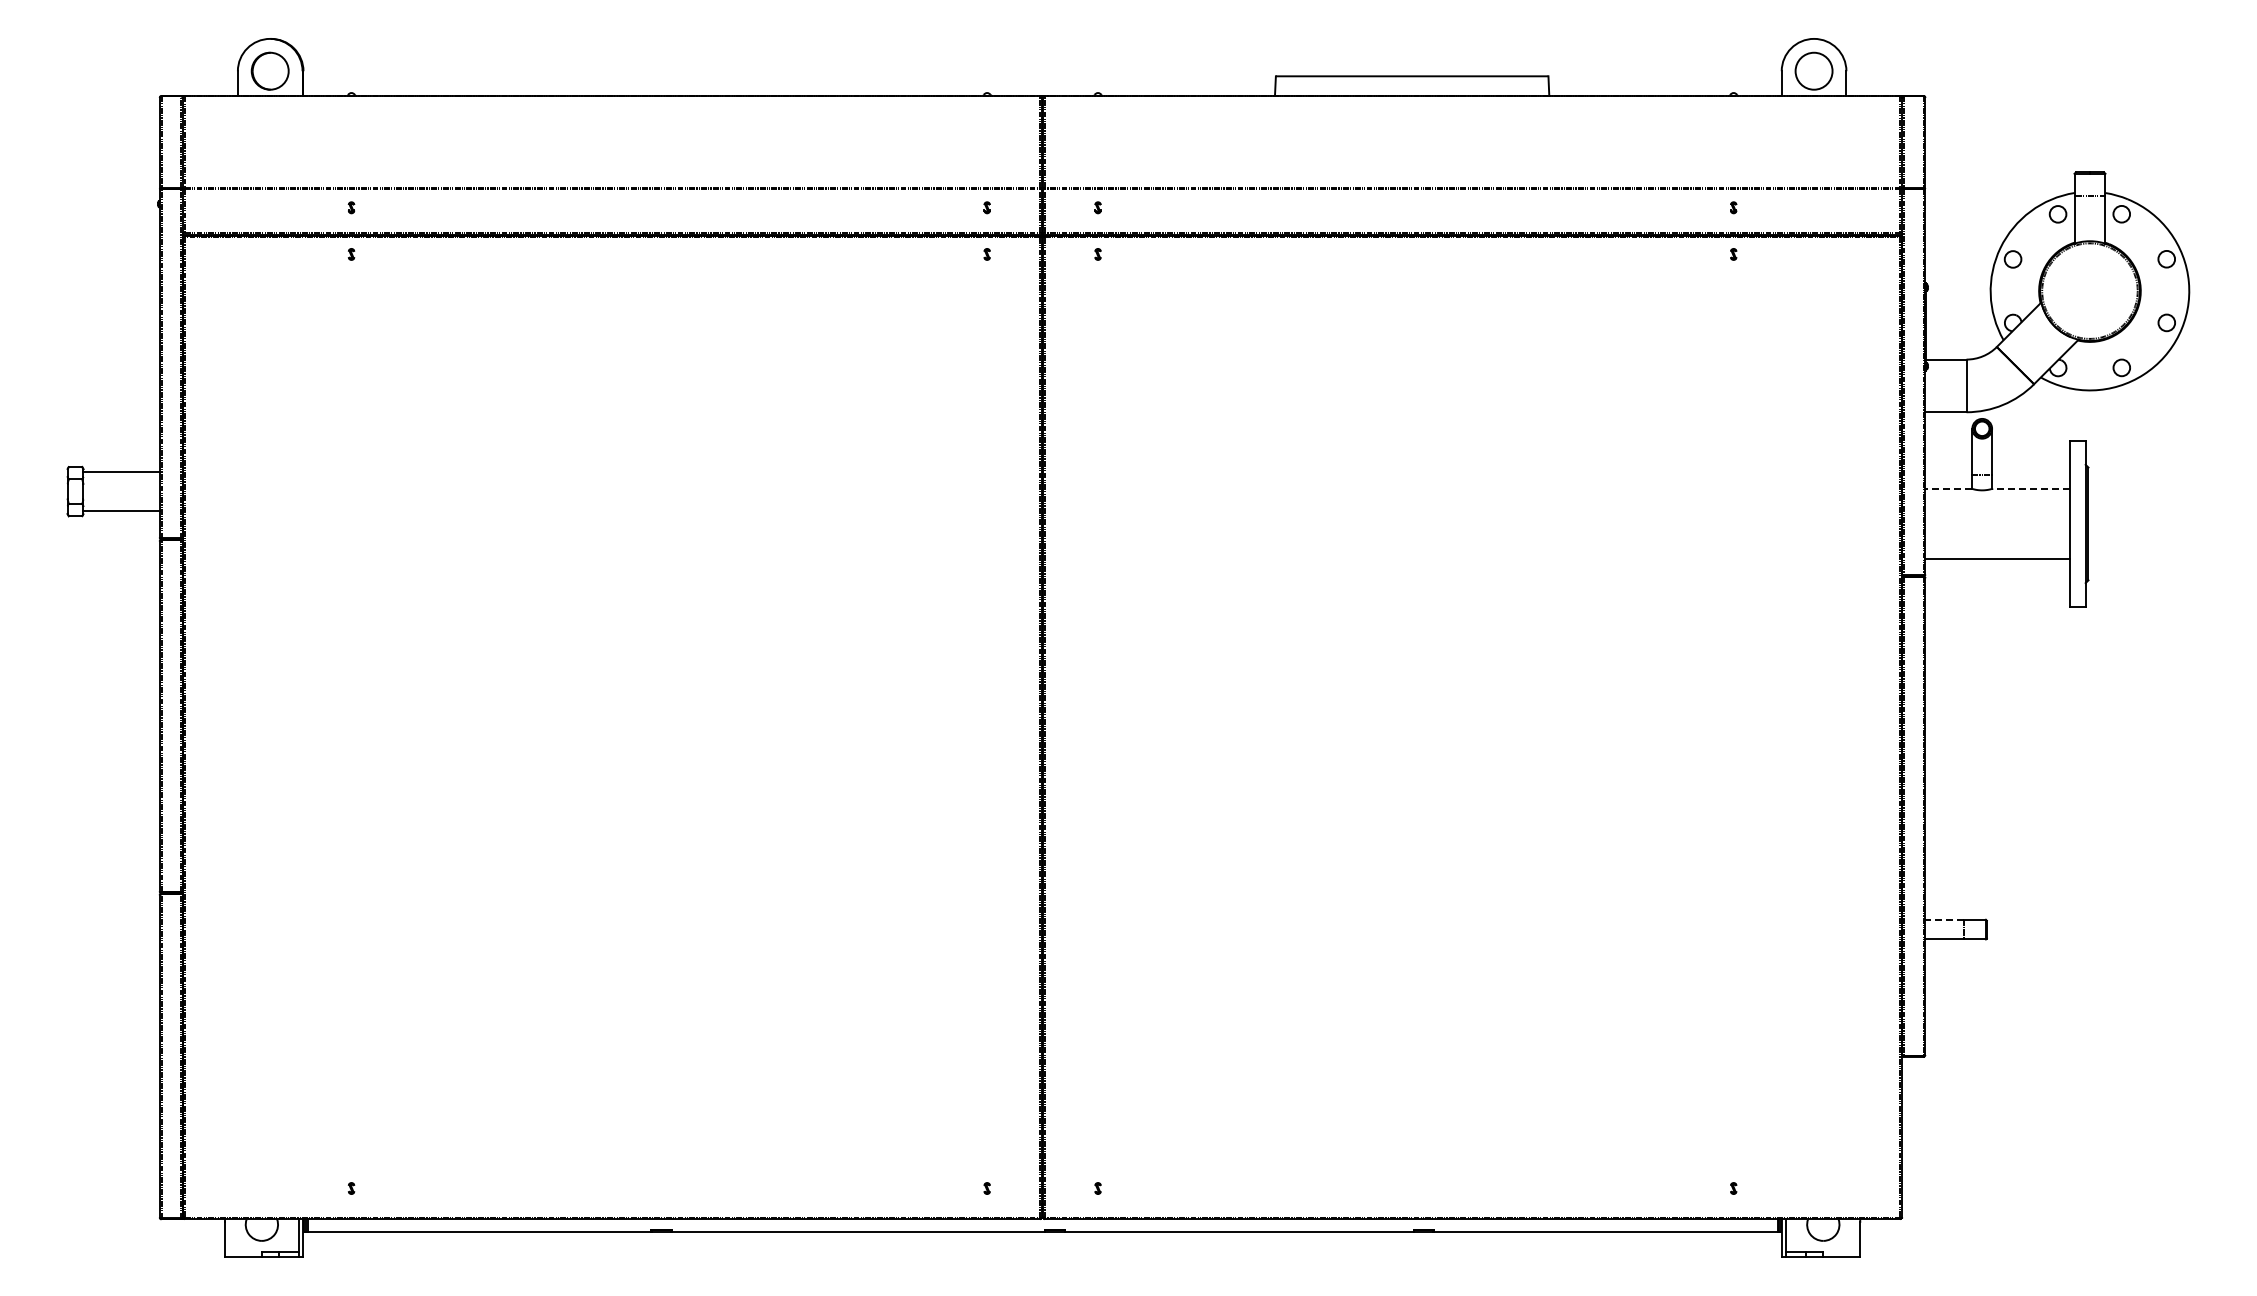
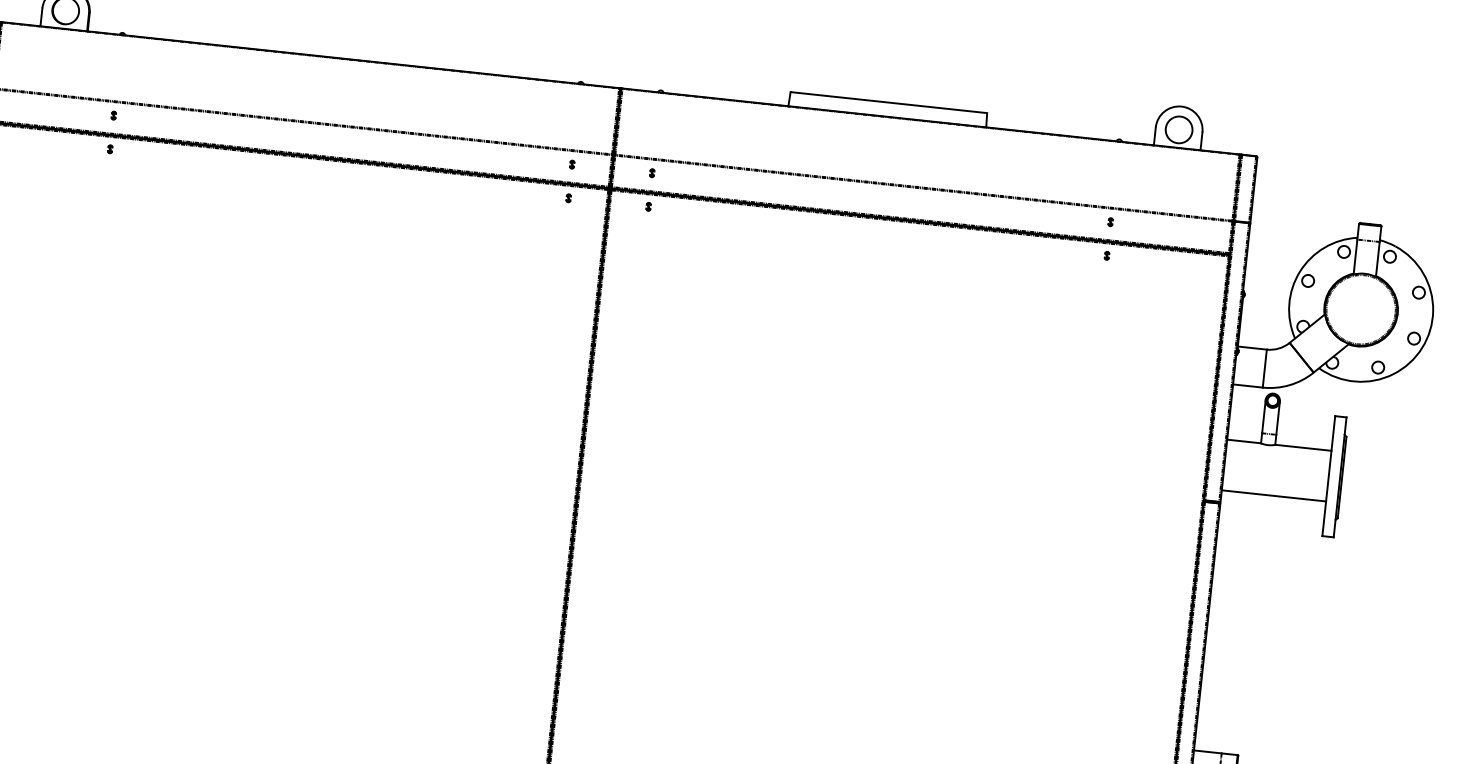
line: (1948, 488) -> (1243, 441), dashed -> solid
line: (2031, 488) -> (1303, 447), dashed -> solid
line: (1944, 919) -> (1207, 751), dashed -> solid

